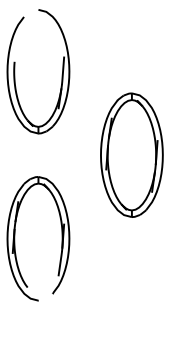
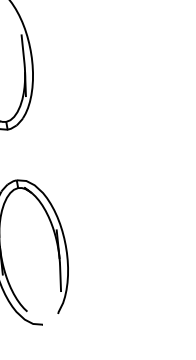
part: (131, 154) -> (120, 134), removed

